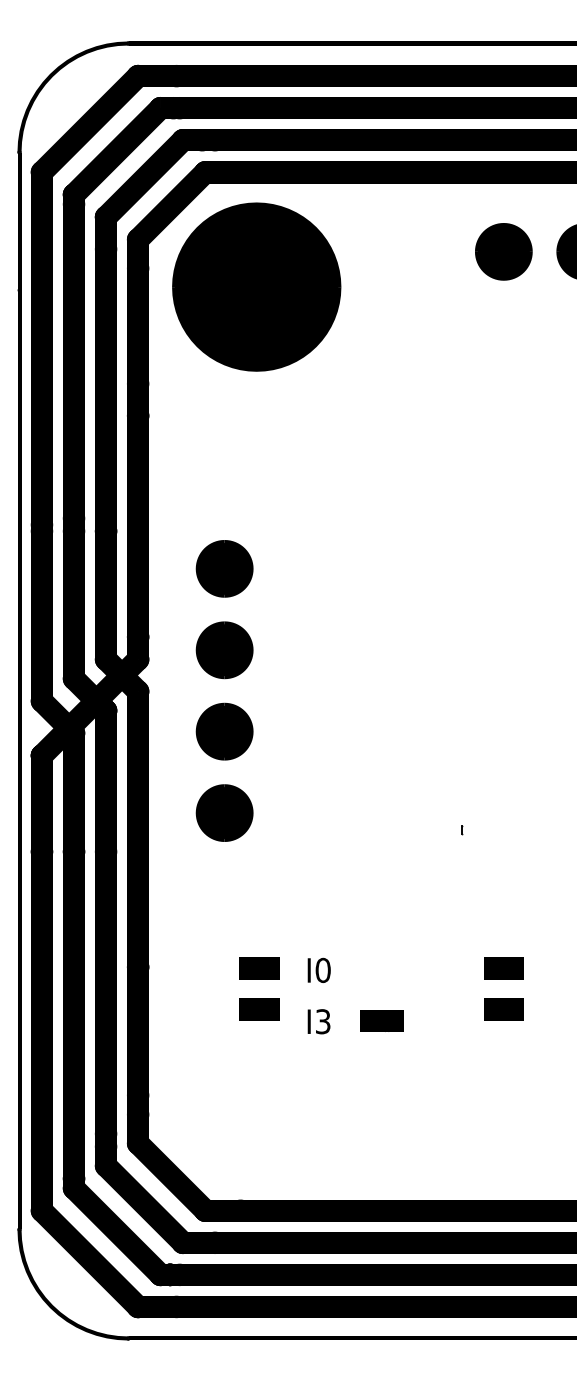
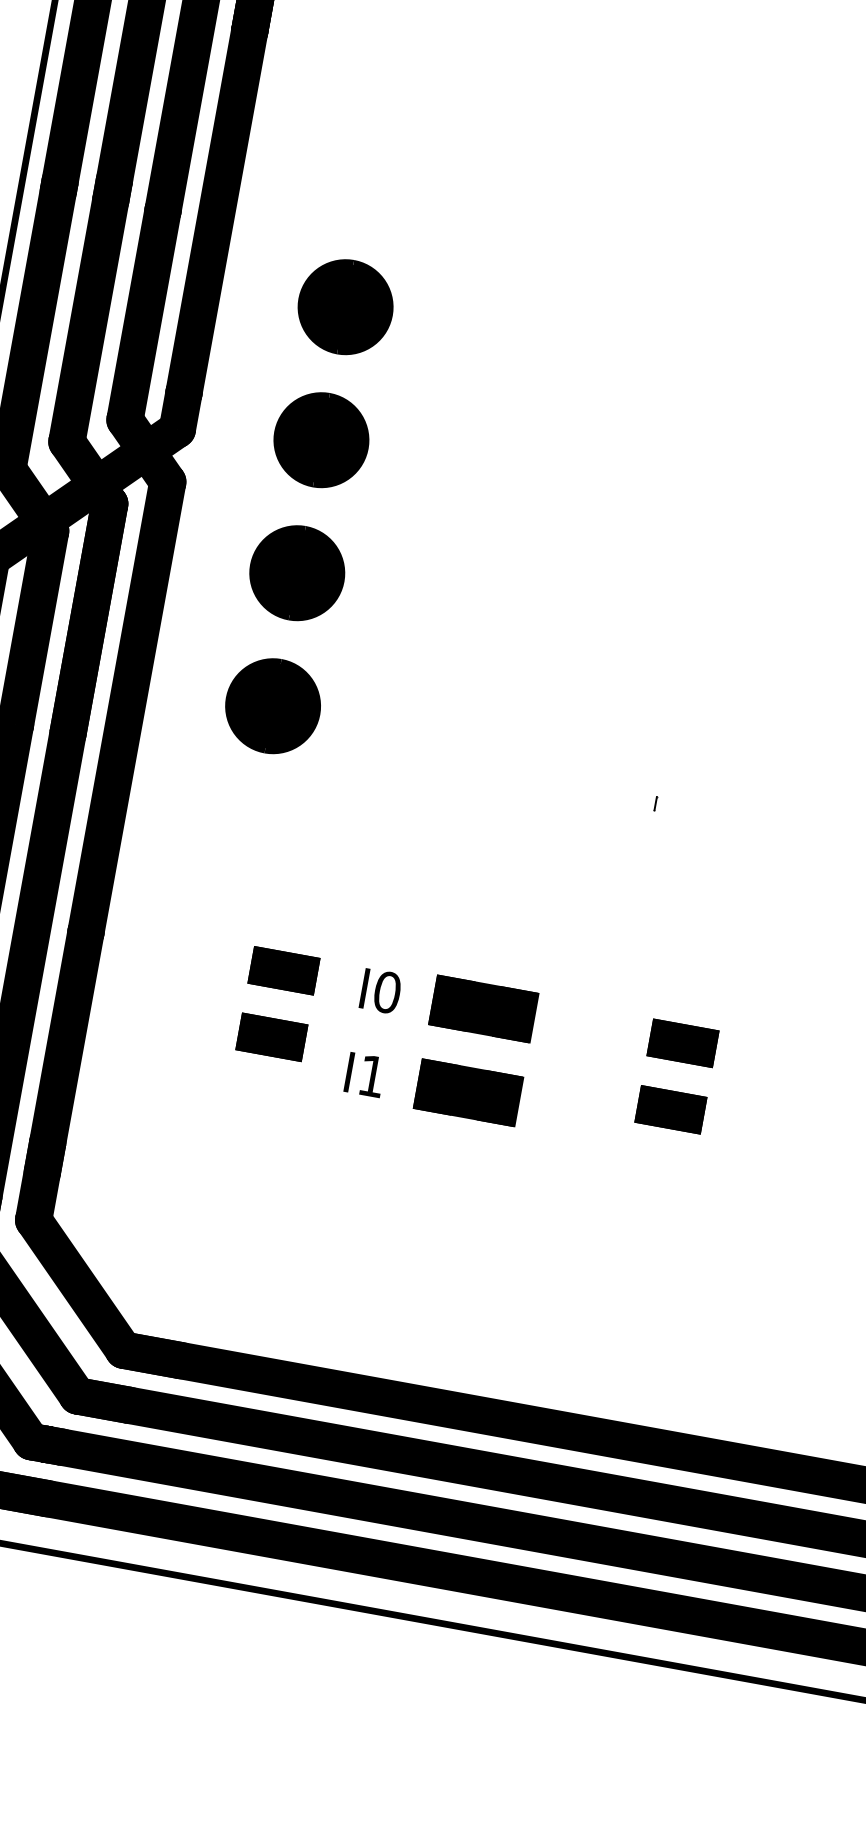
part: (381, 969) -> (482, 1008), added
text: (323, 1021) -> (372, 1076), I3 -> I1
part: (381, 1021) -> (467, 1093), size x1.43

